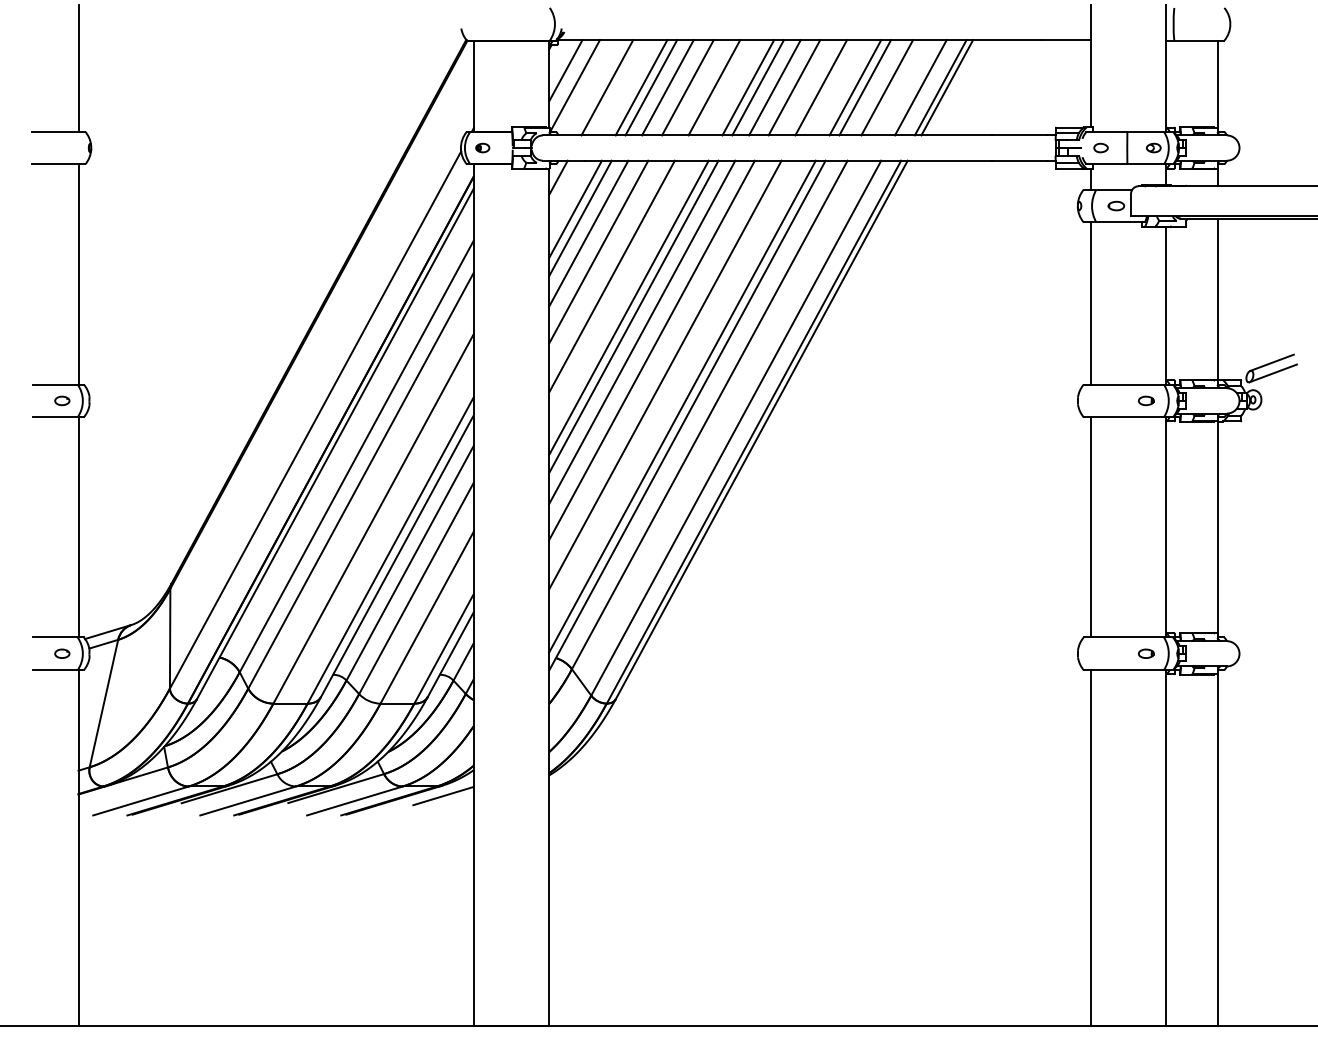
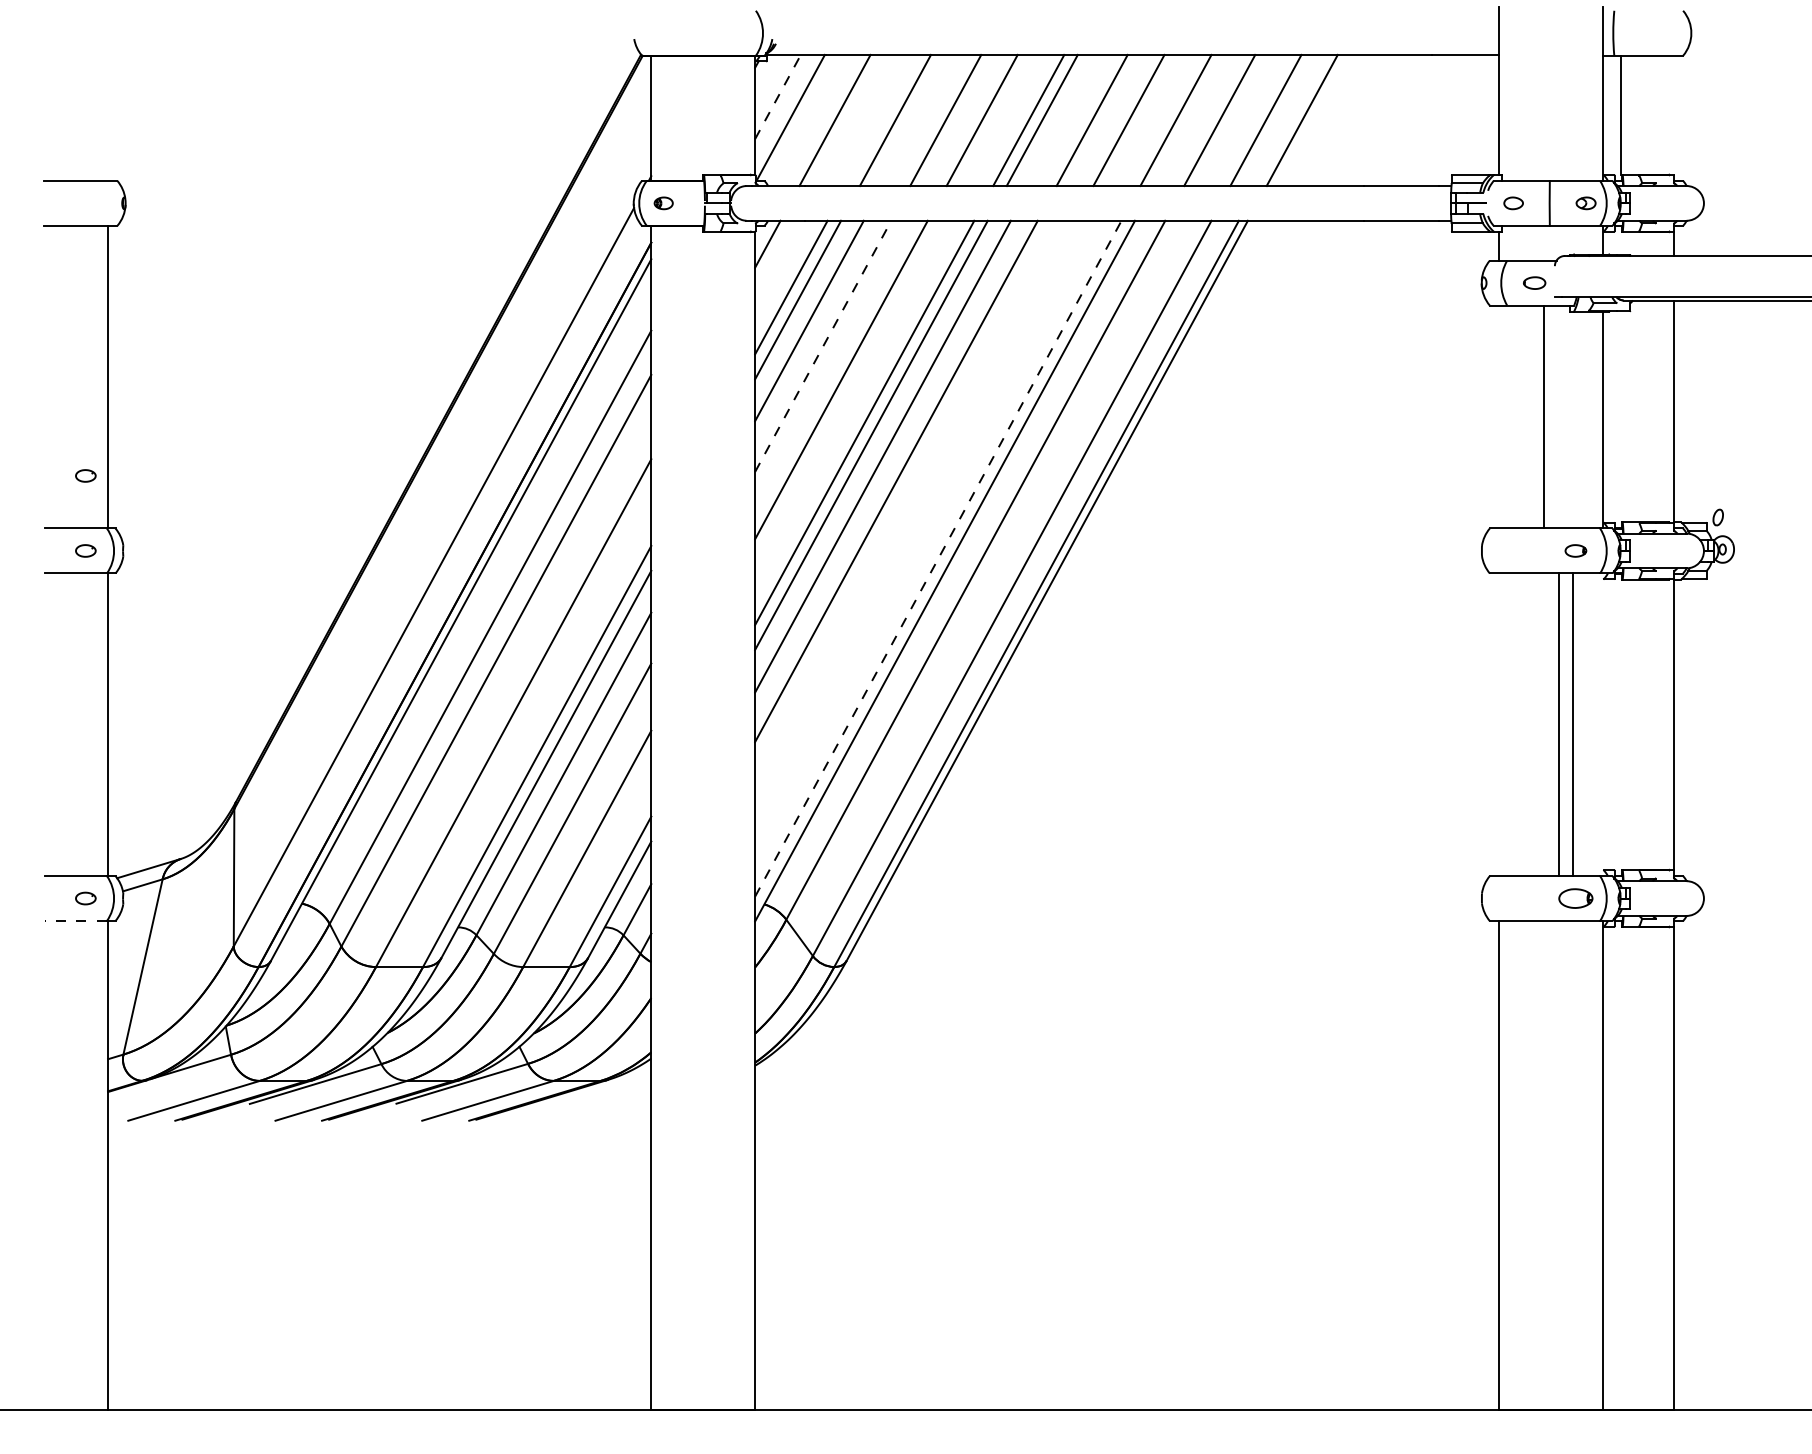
line: (78, 68) -> (108, 93), removed
line: (566, 71) -> (778, 97), solid -> dashed
line: (1217, 84) -> (1620, 115), moved
line: (641, 87) -> (881, 120), removed
line: (667, 87) -> (917, 120), removed
line: (774, 87) -> (1064, 120), removed
line: (865, 87) -> (1189, 120), removed
line: (940, 87) -> (1292, 120), removed
line: (1130, 204) -> (1554, 281), removed
line: (598, 252) -> (823, 346), solid -> dashed
line: (1090, 303) -> (1544, 416), moved
part: (62, 346) -> (85, 475), added
line: (1271, 362) -> (1748, 498), removed
line: (1272, 372) -> (1749, 512), removed
line: (665, 374) -> (914, 514), removed
line: (682, 406) -> (938, 558), solid -> dashed
line: (1090, 527) -> (1573, 724), moved
line: (1166, 527) -> (1559, 724), moved
part: (1146, 653) -> (1575, 898), size x1.6
line: (55, 670) -> (76, 921), solid -> dashed
line: (443, 795) -> (609, 1093), removed

